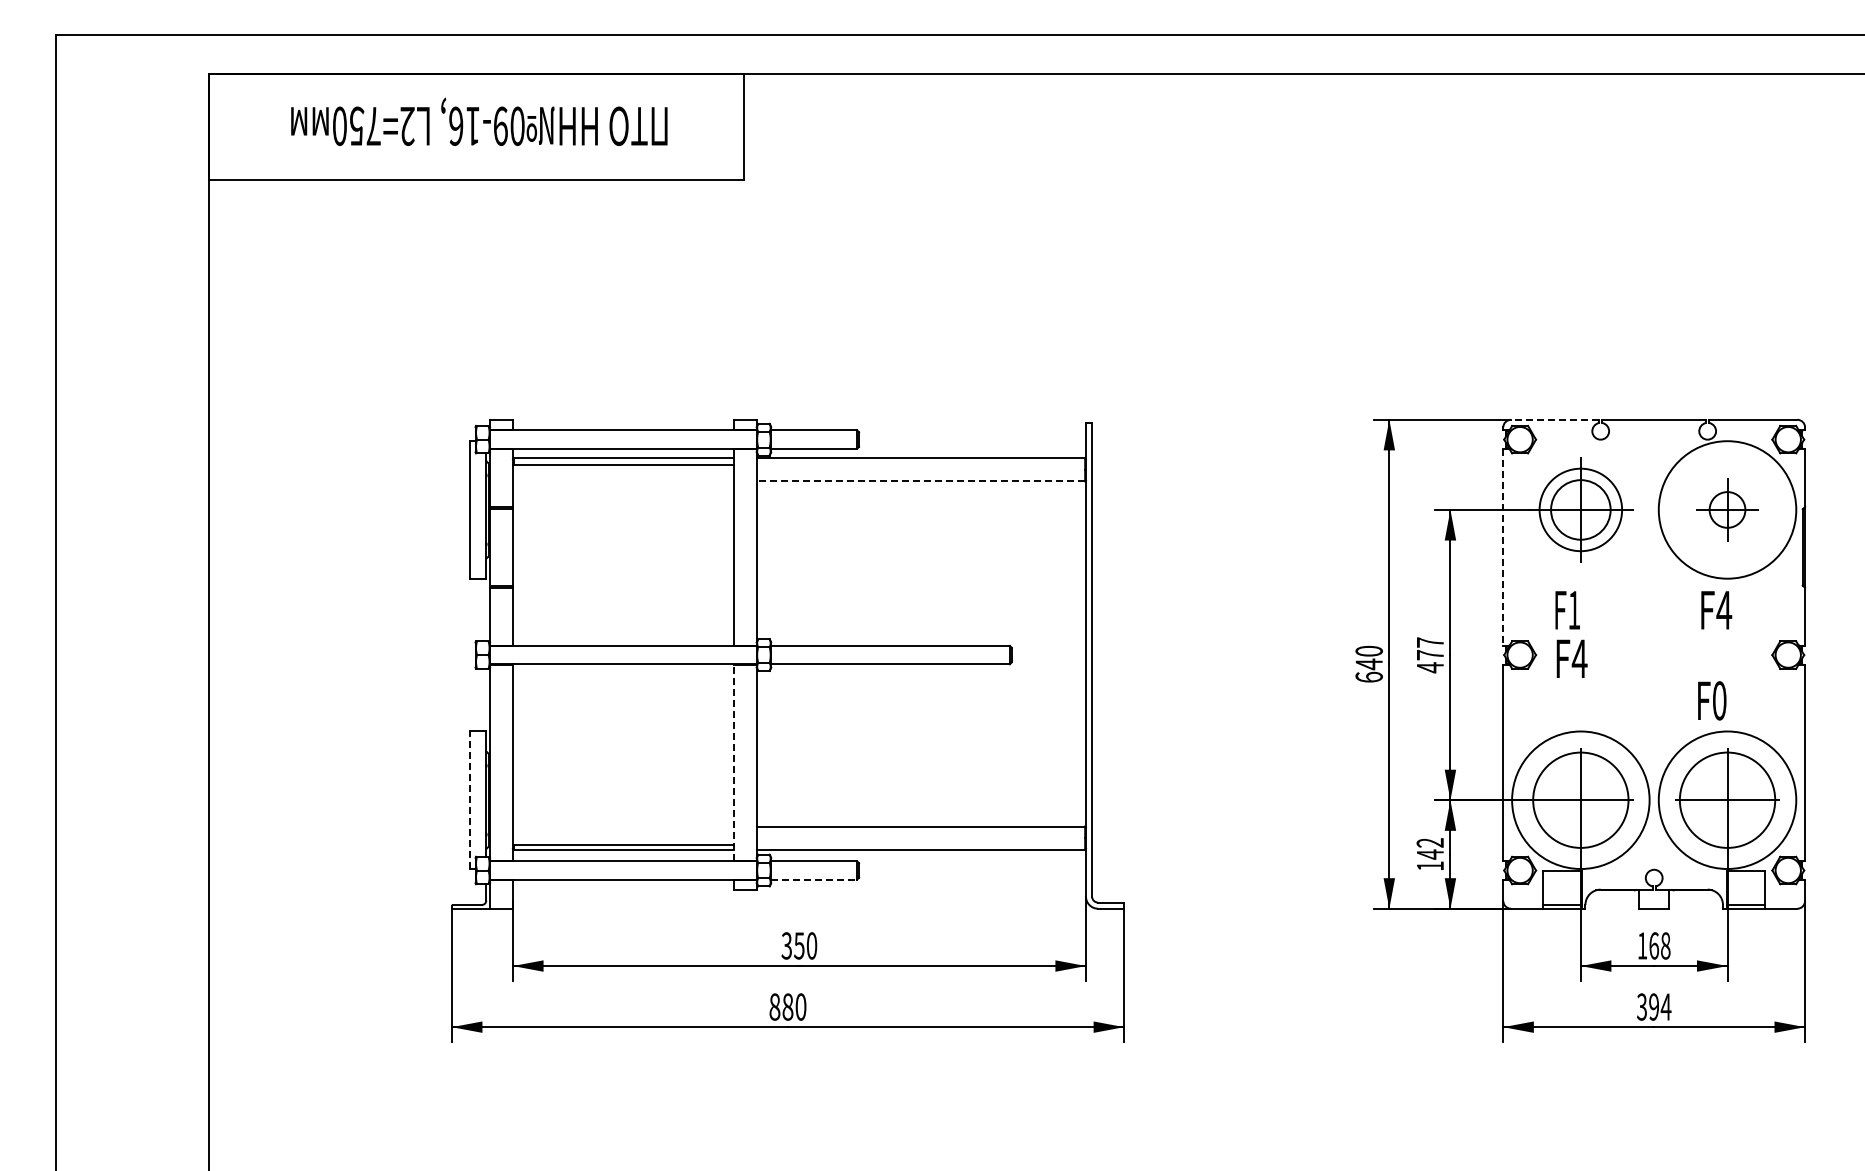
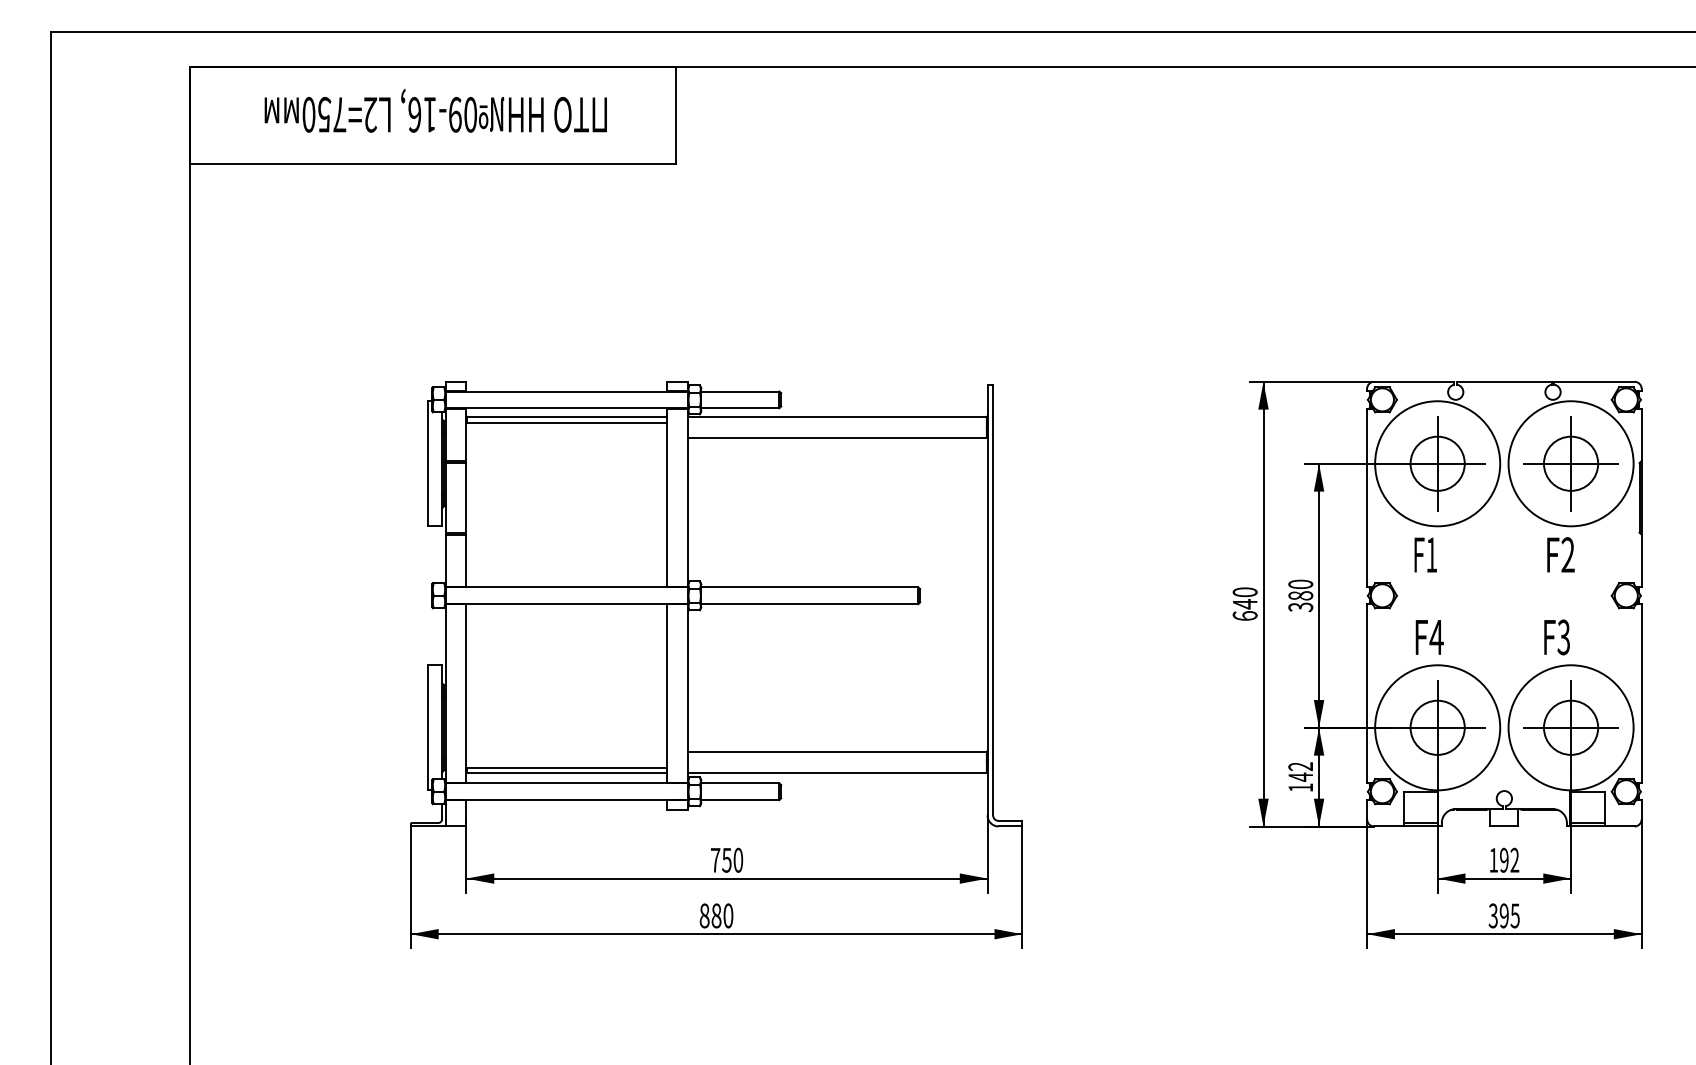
line: (1554, 419) -> (1413, 381), dashed -> solid
line: (920, 481) -> (837, 437), dashed -> solid
circle: (1580, 509) -> (1437, 463), size x1.67
part: (1727, 509) -> (1571, 463), size x1.67
line: (1503, 547) -> (1367, 497), dashed -> solid
text: (1724, 609) -> (1568, 554), F4 -> F2
text: (1430, 655) -> (1300, 596), 477 -> 380
text: (1571, 658) -> (1429, 637), moved
text: (1719, 700) -> (1563, 637), F0 -> F3
line: (733, 762) -> (667, 693), dashed -> solid
line: (470, 800) -> (427, 728), dashed -> solid
circle: (1580, 800) -> (1437, 728), size x0.62
circle: (1727, 800) -> (1571, 728), size x0.62
line: (814, 879) -> (740, 799), dashed -> solid
text: (786, 945) -> (715, 859), 350 -> 750
text: (1659, 945) -> (1509, 859), 168 -> 192
text: (1665, 1006) -> (1514, 915), 394 -> 395

